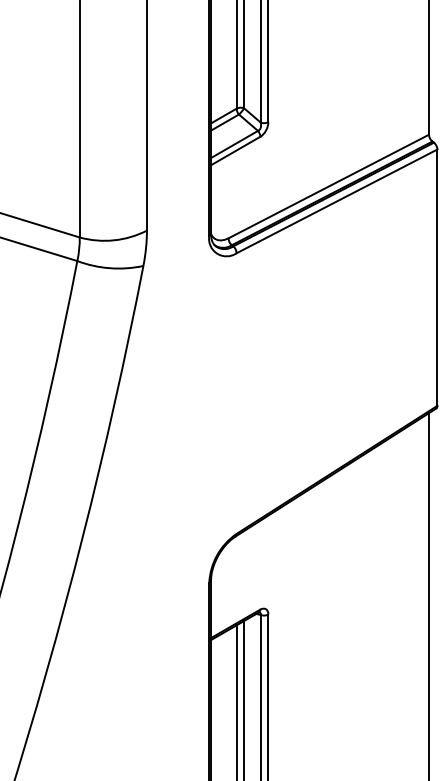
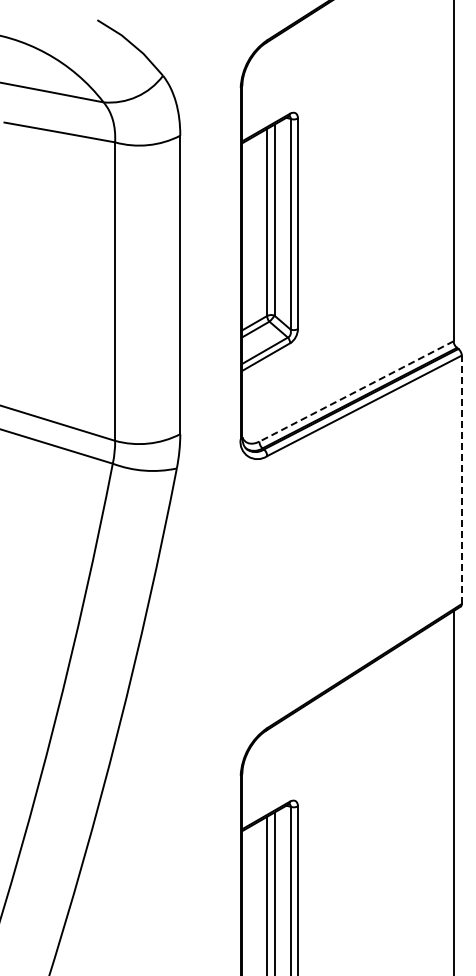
line: (328, 186) -> (356, 391), solid -> dashed
line: (437, 277) -> (461, 479), solid -> dashed

